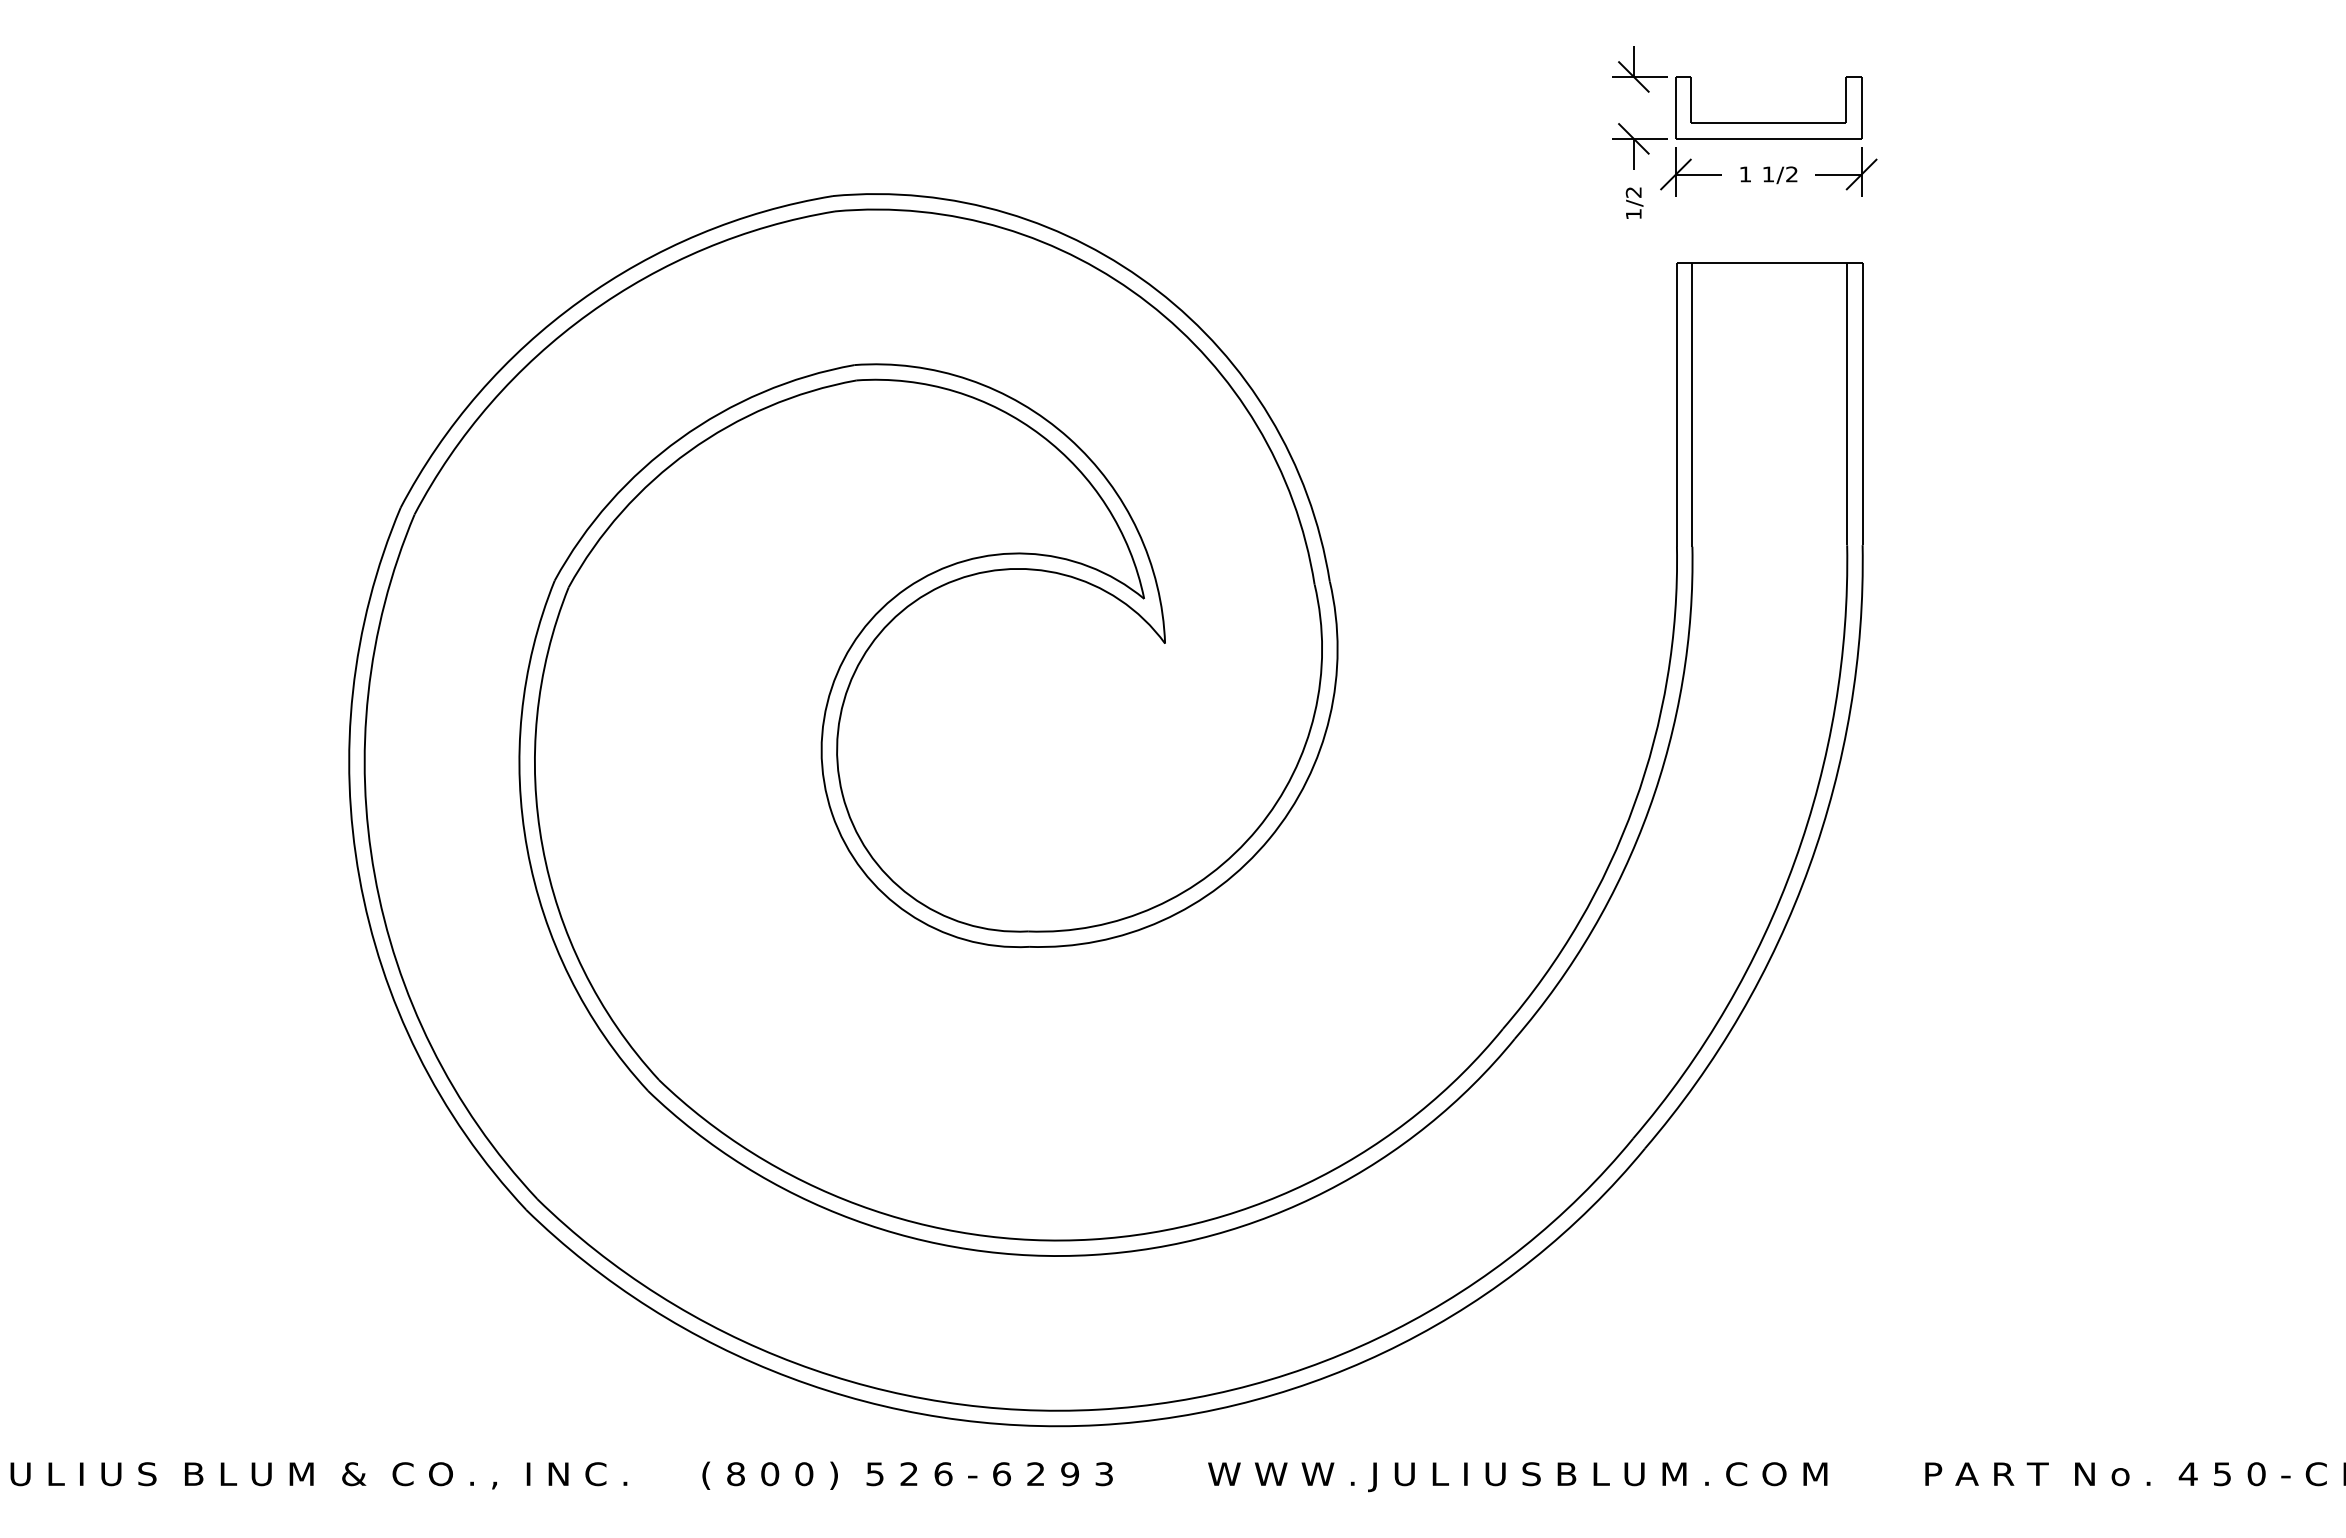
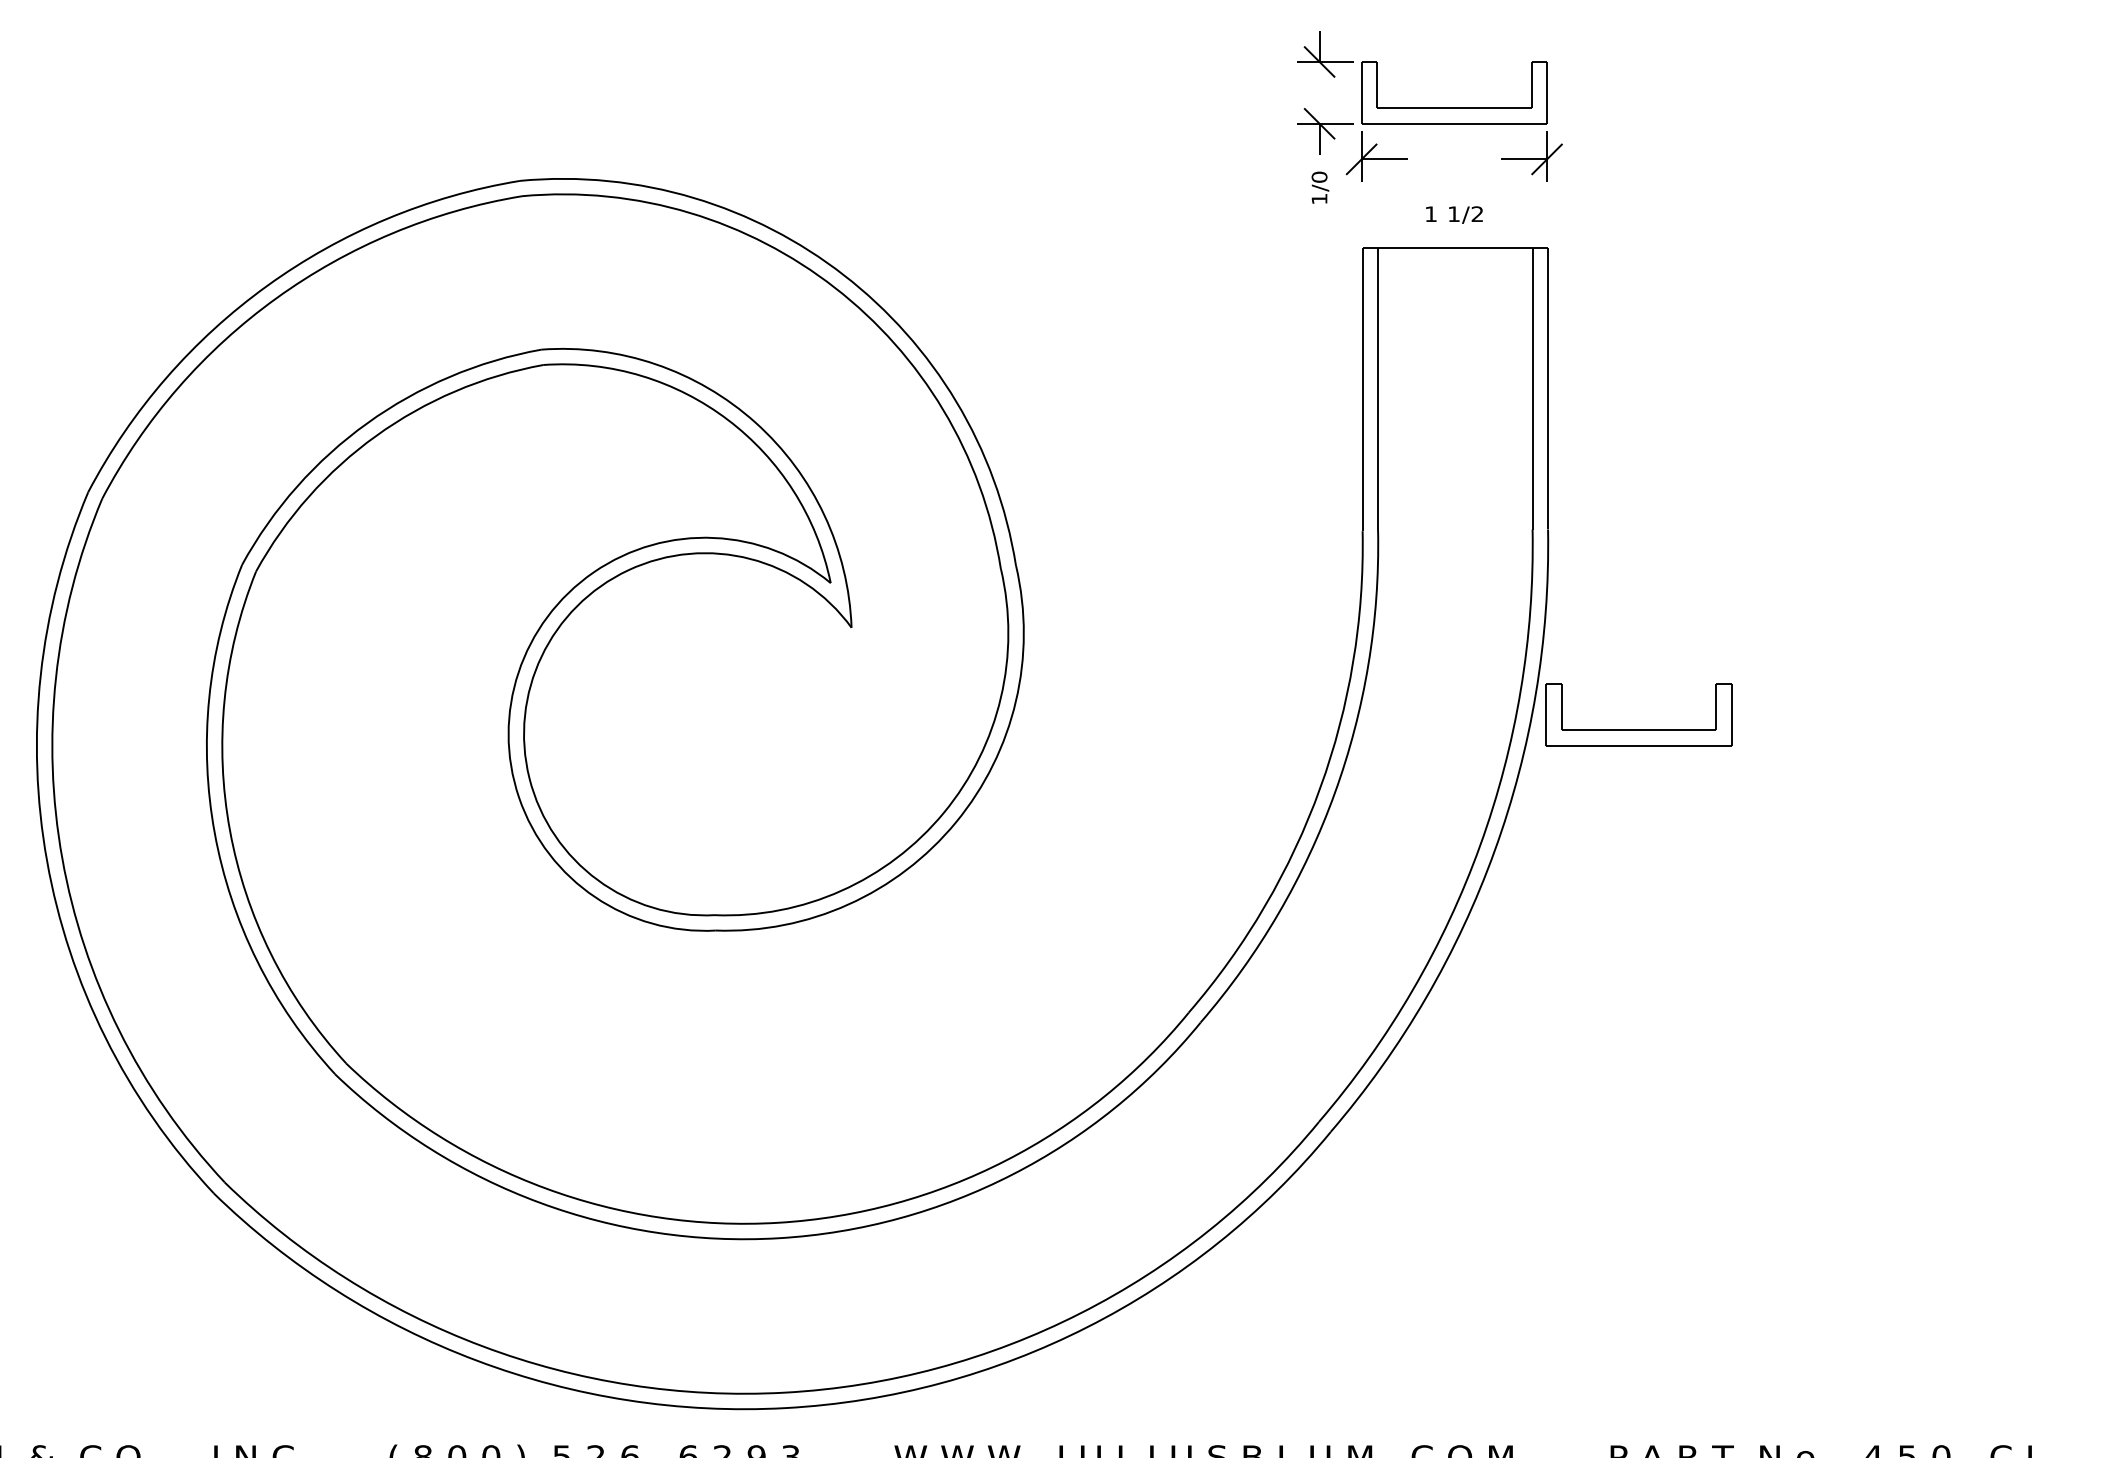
text: (1768, 175) -> (1454, 215), moved
text: (1633, 191) -> (1319, 176), 1/2 -> 1/0
part: (1953, 745) -> (1638, 729), added

